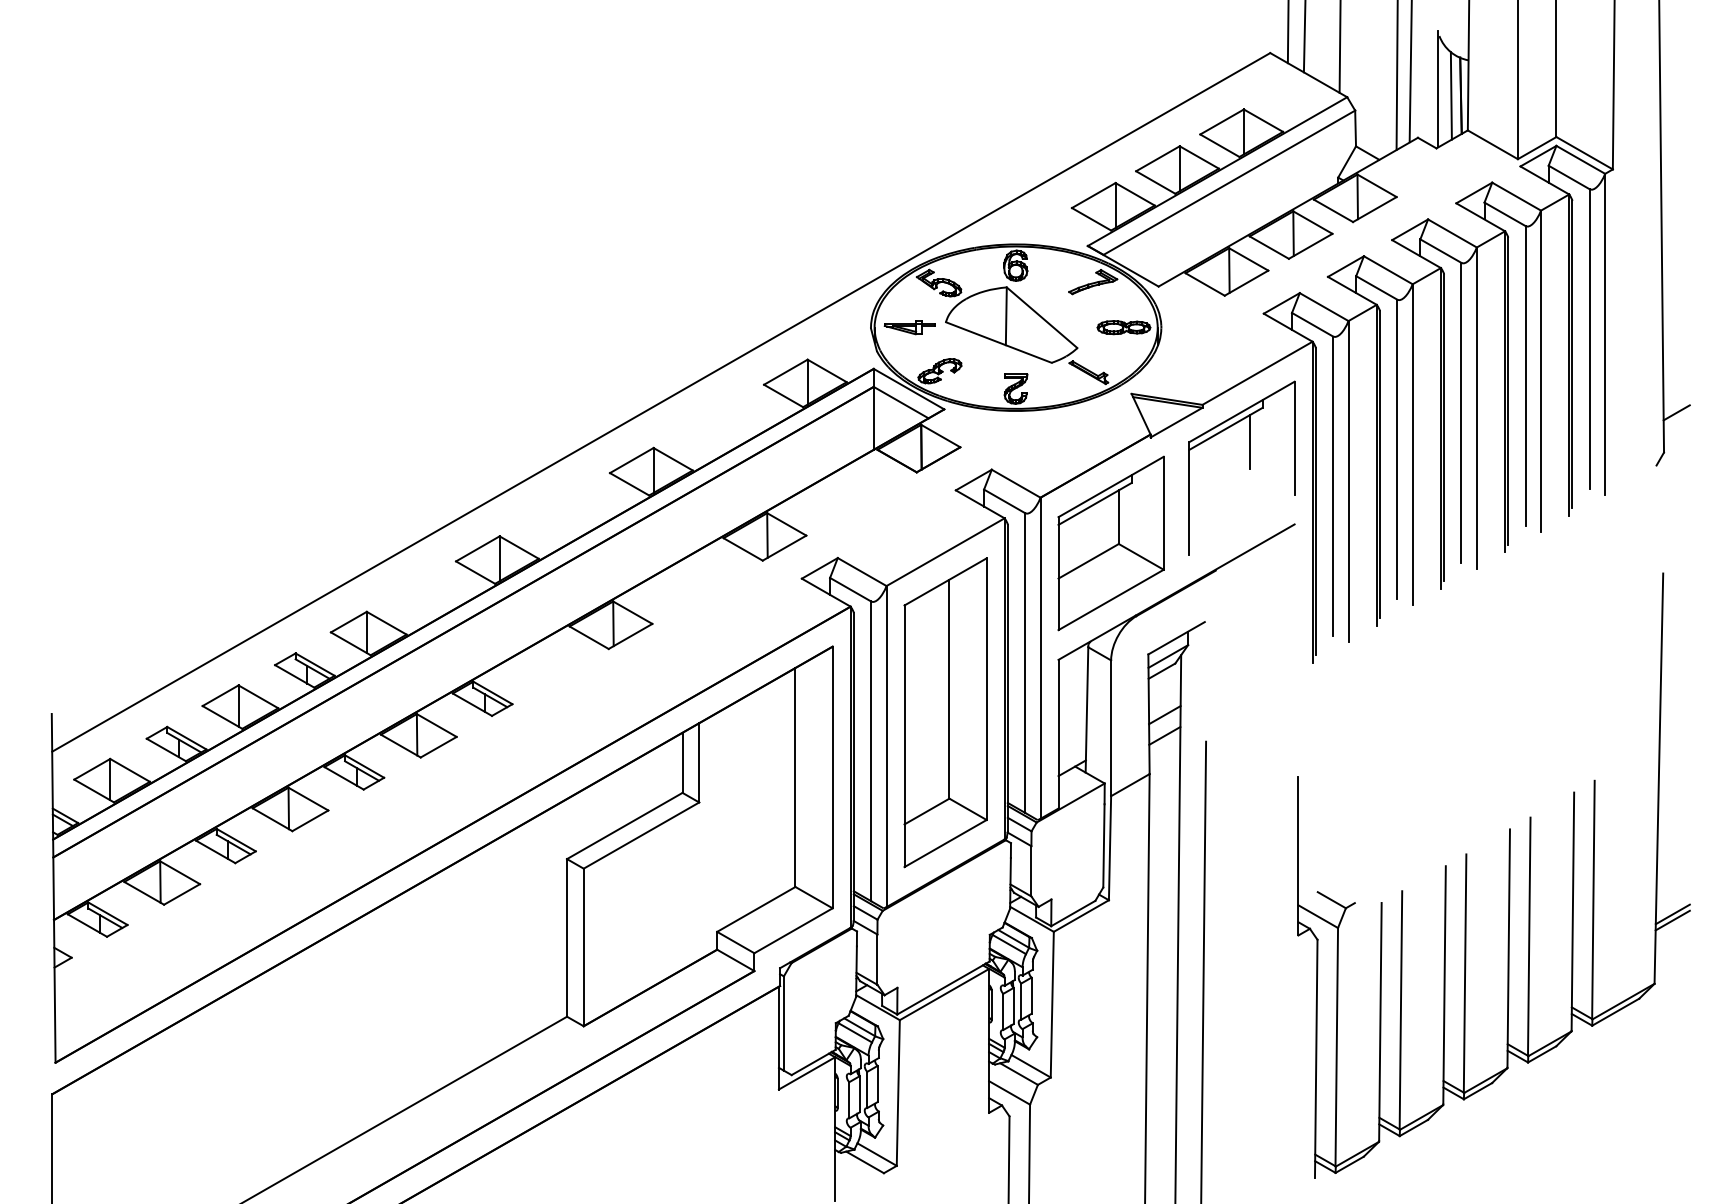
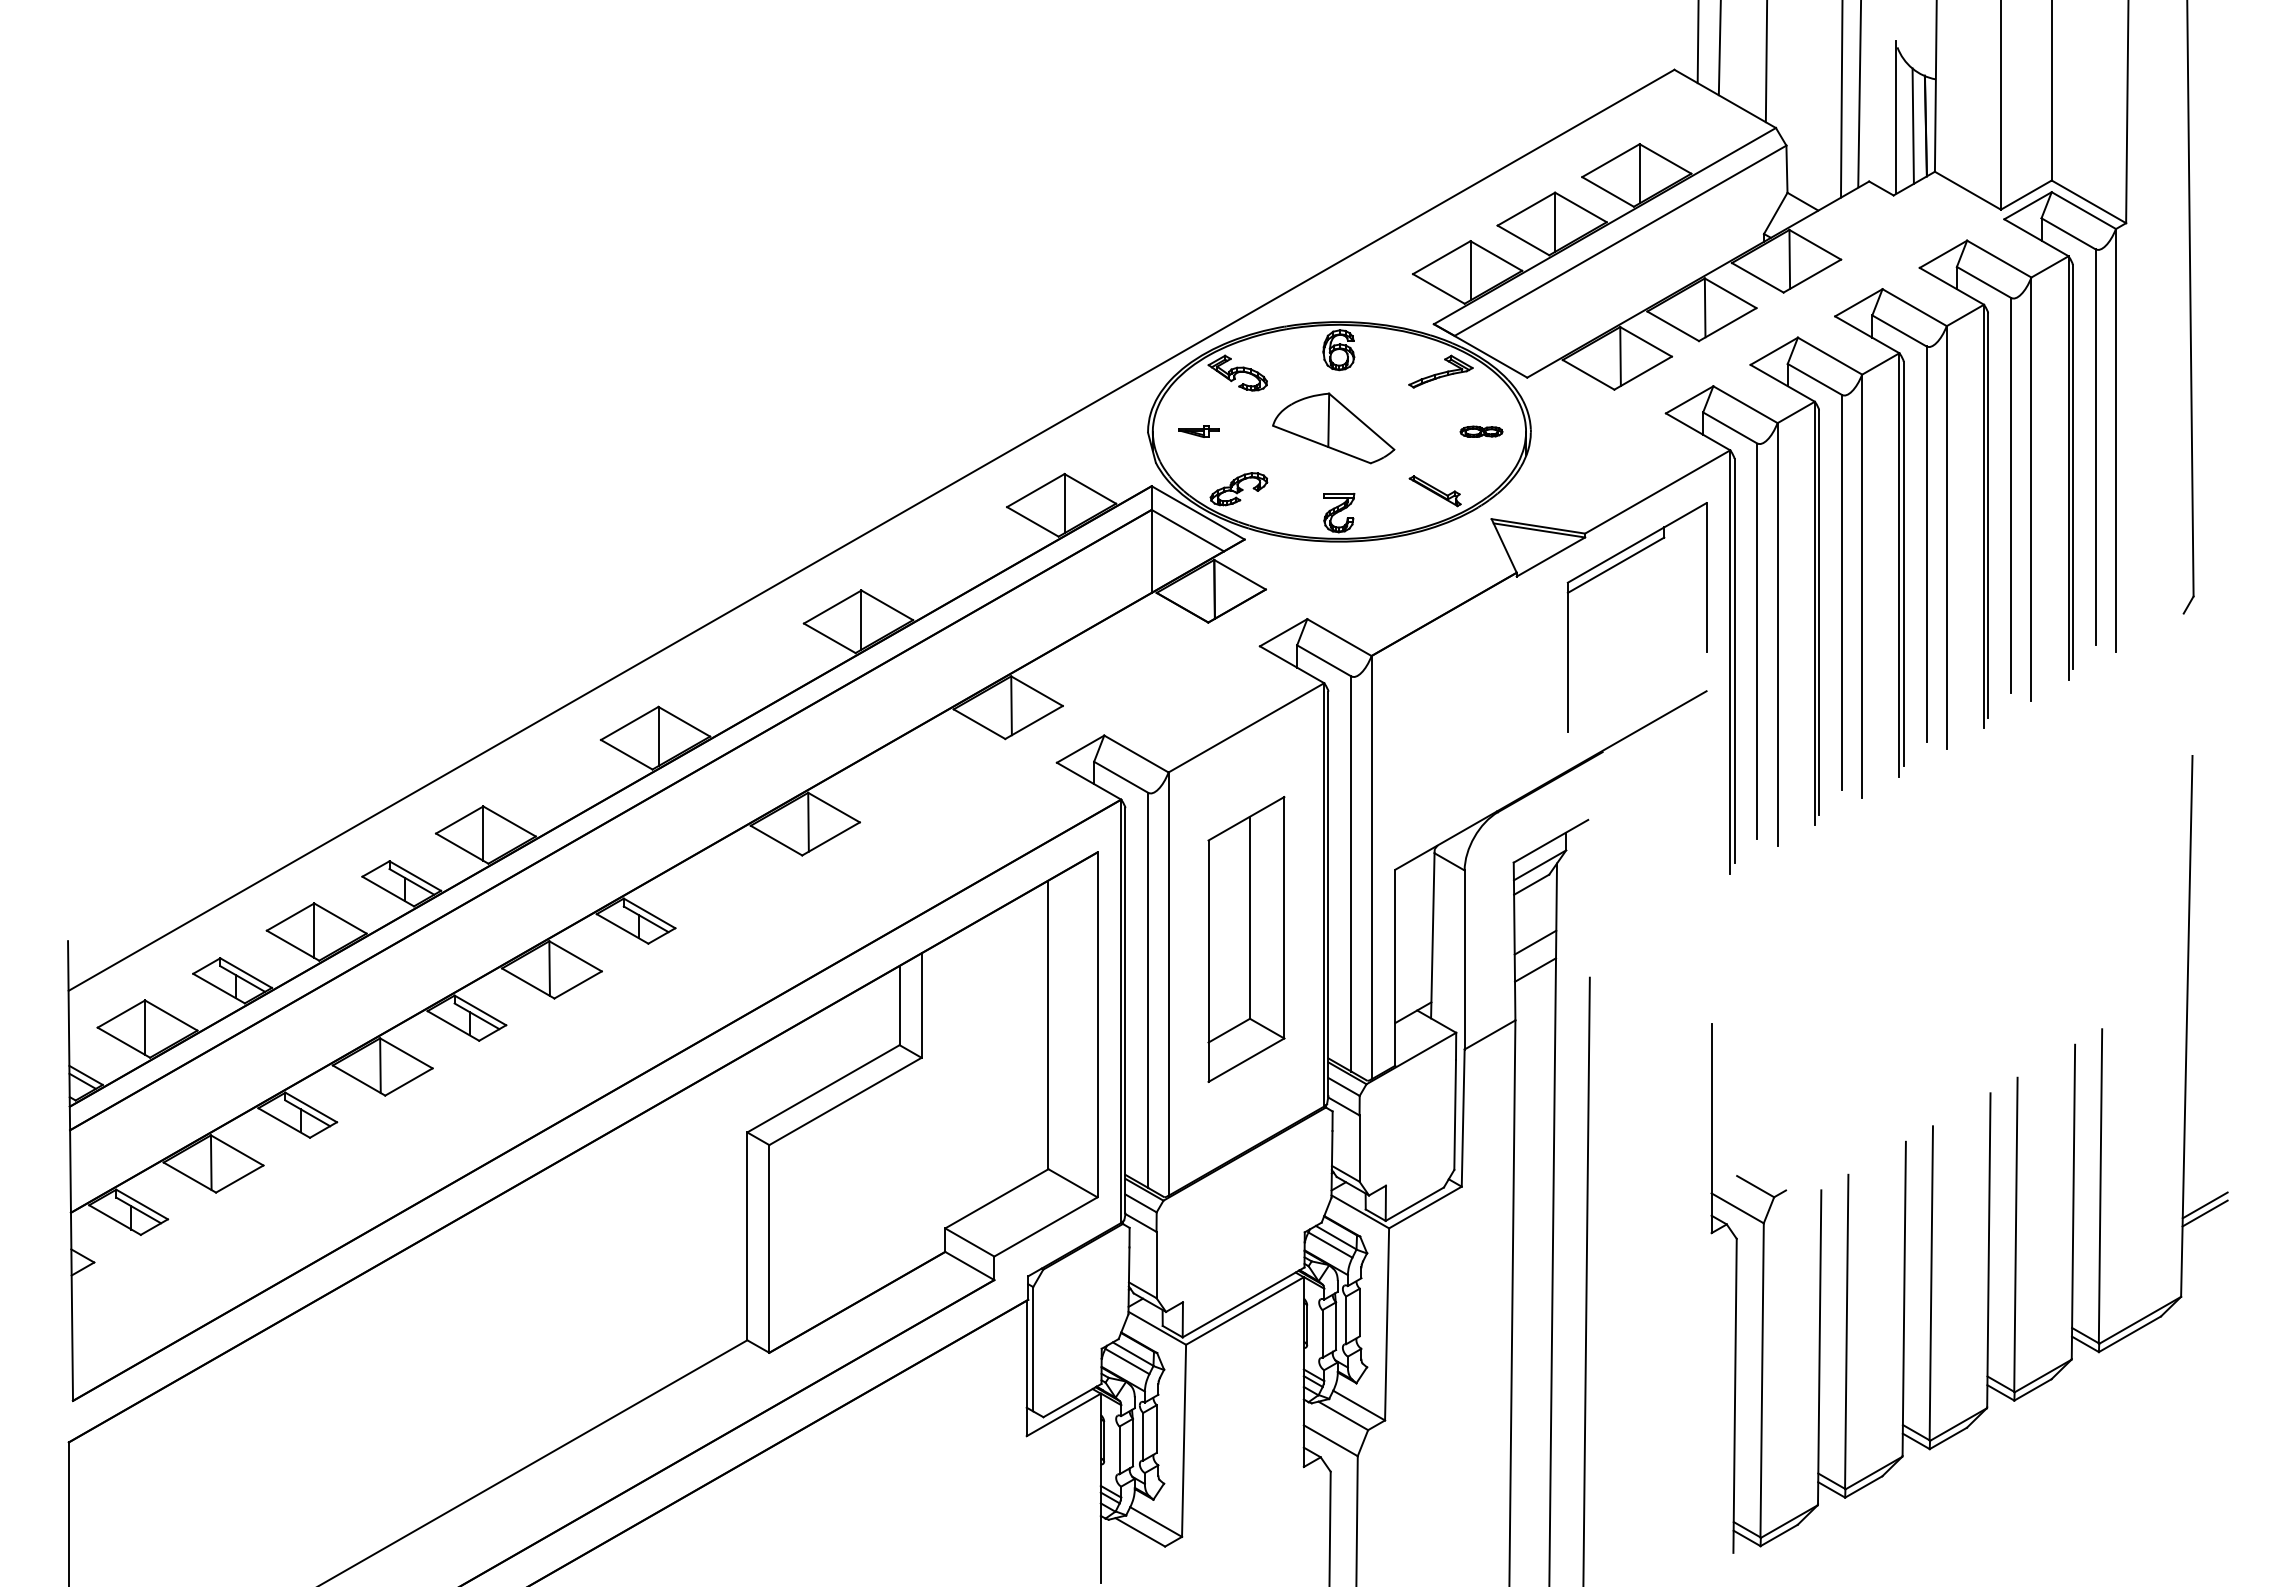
part: (1011, 325) -> (1333, 428), size x0.7
part: (909, 327) -> (1198, 431), size x0.6
part: (1123, 327) -> (1481, 431), size x0.6
line: (1676, 413) -> (2210, 544), removed
line: (1249, 441) -> (1647, 582), removed
part: (1111, 543) -> (1464, 716), removed
part: (945, 712) -> (1246, 939), size x0.7

